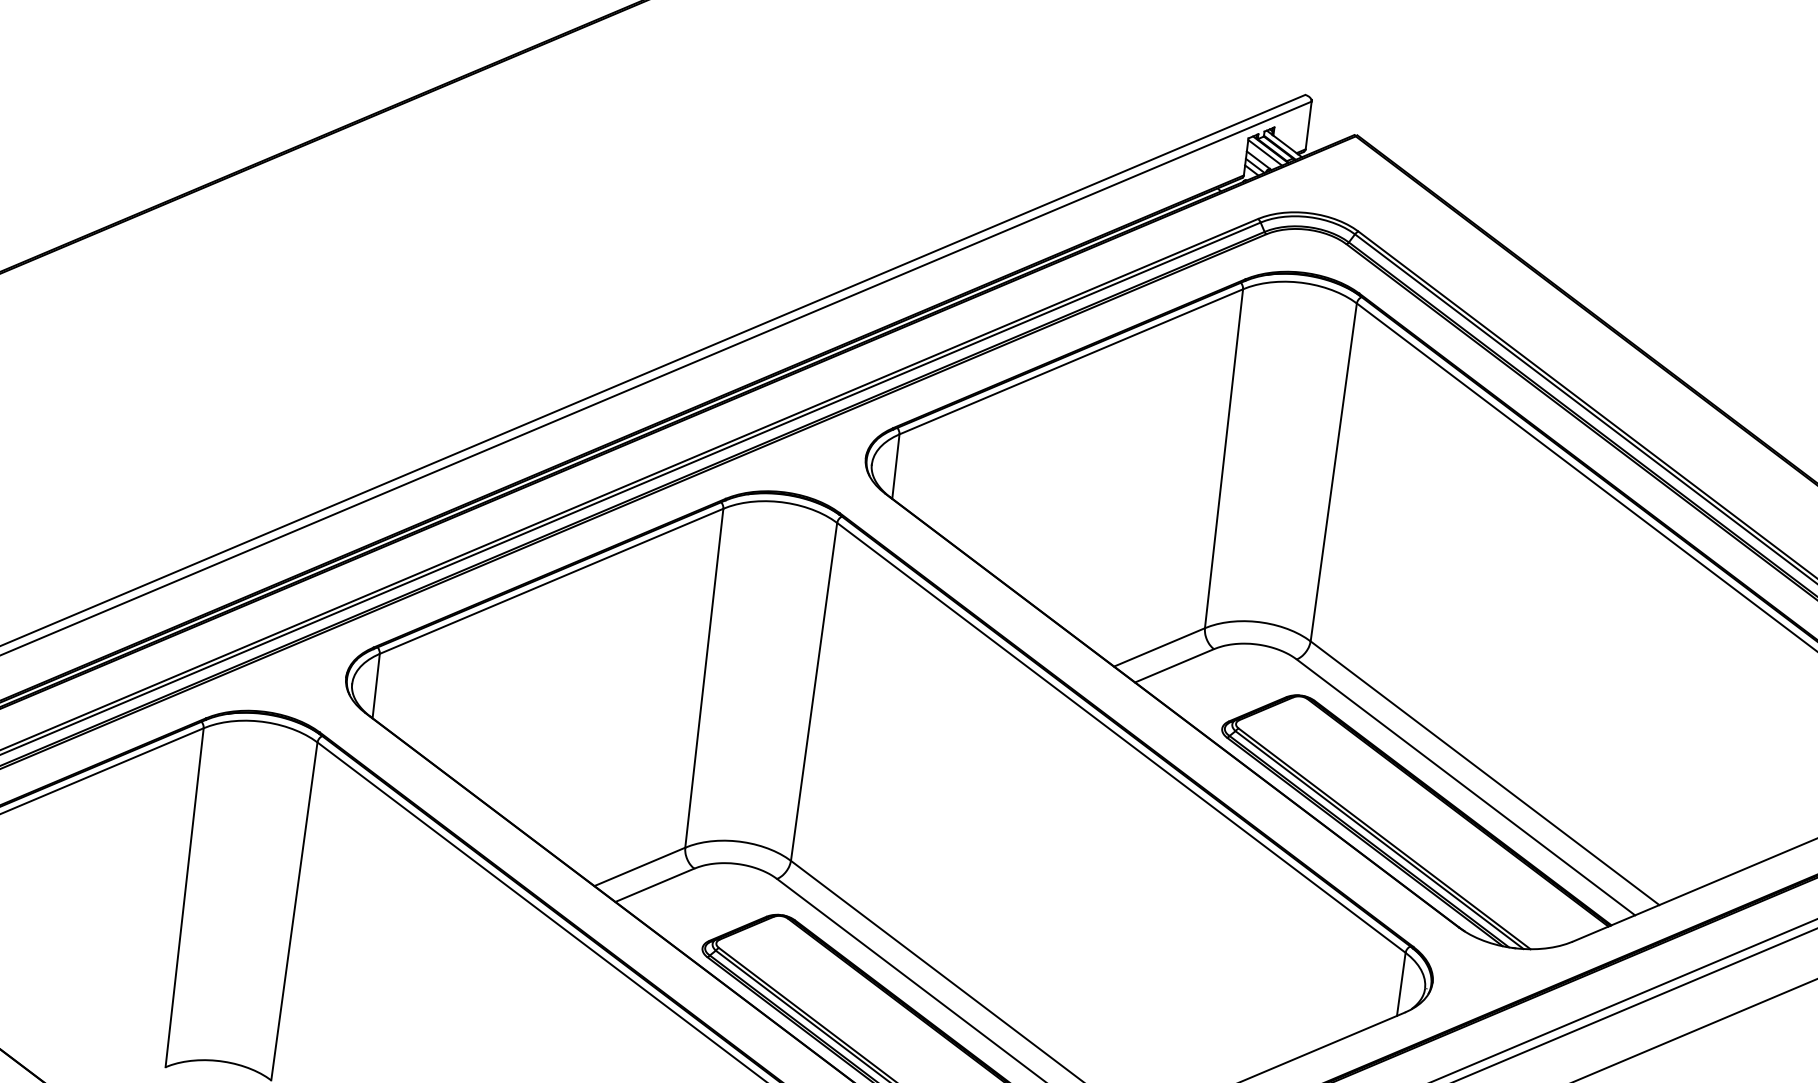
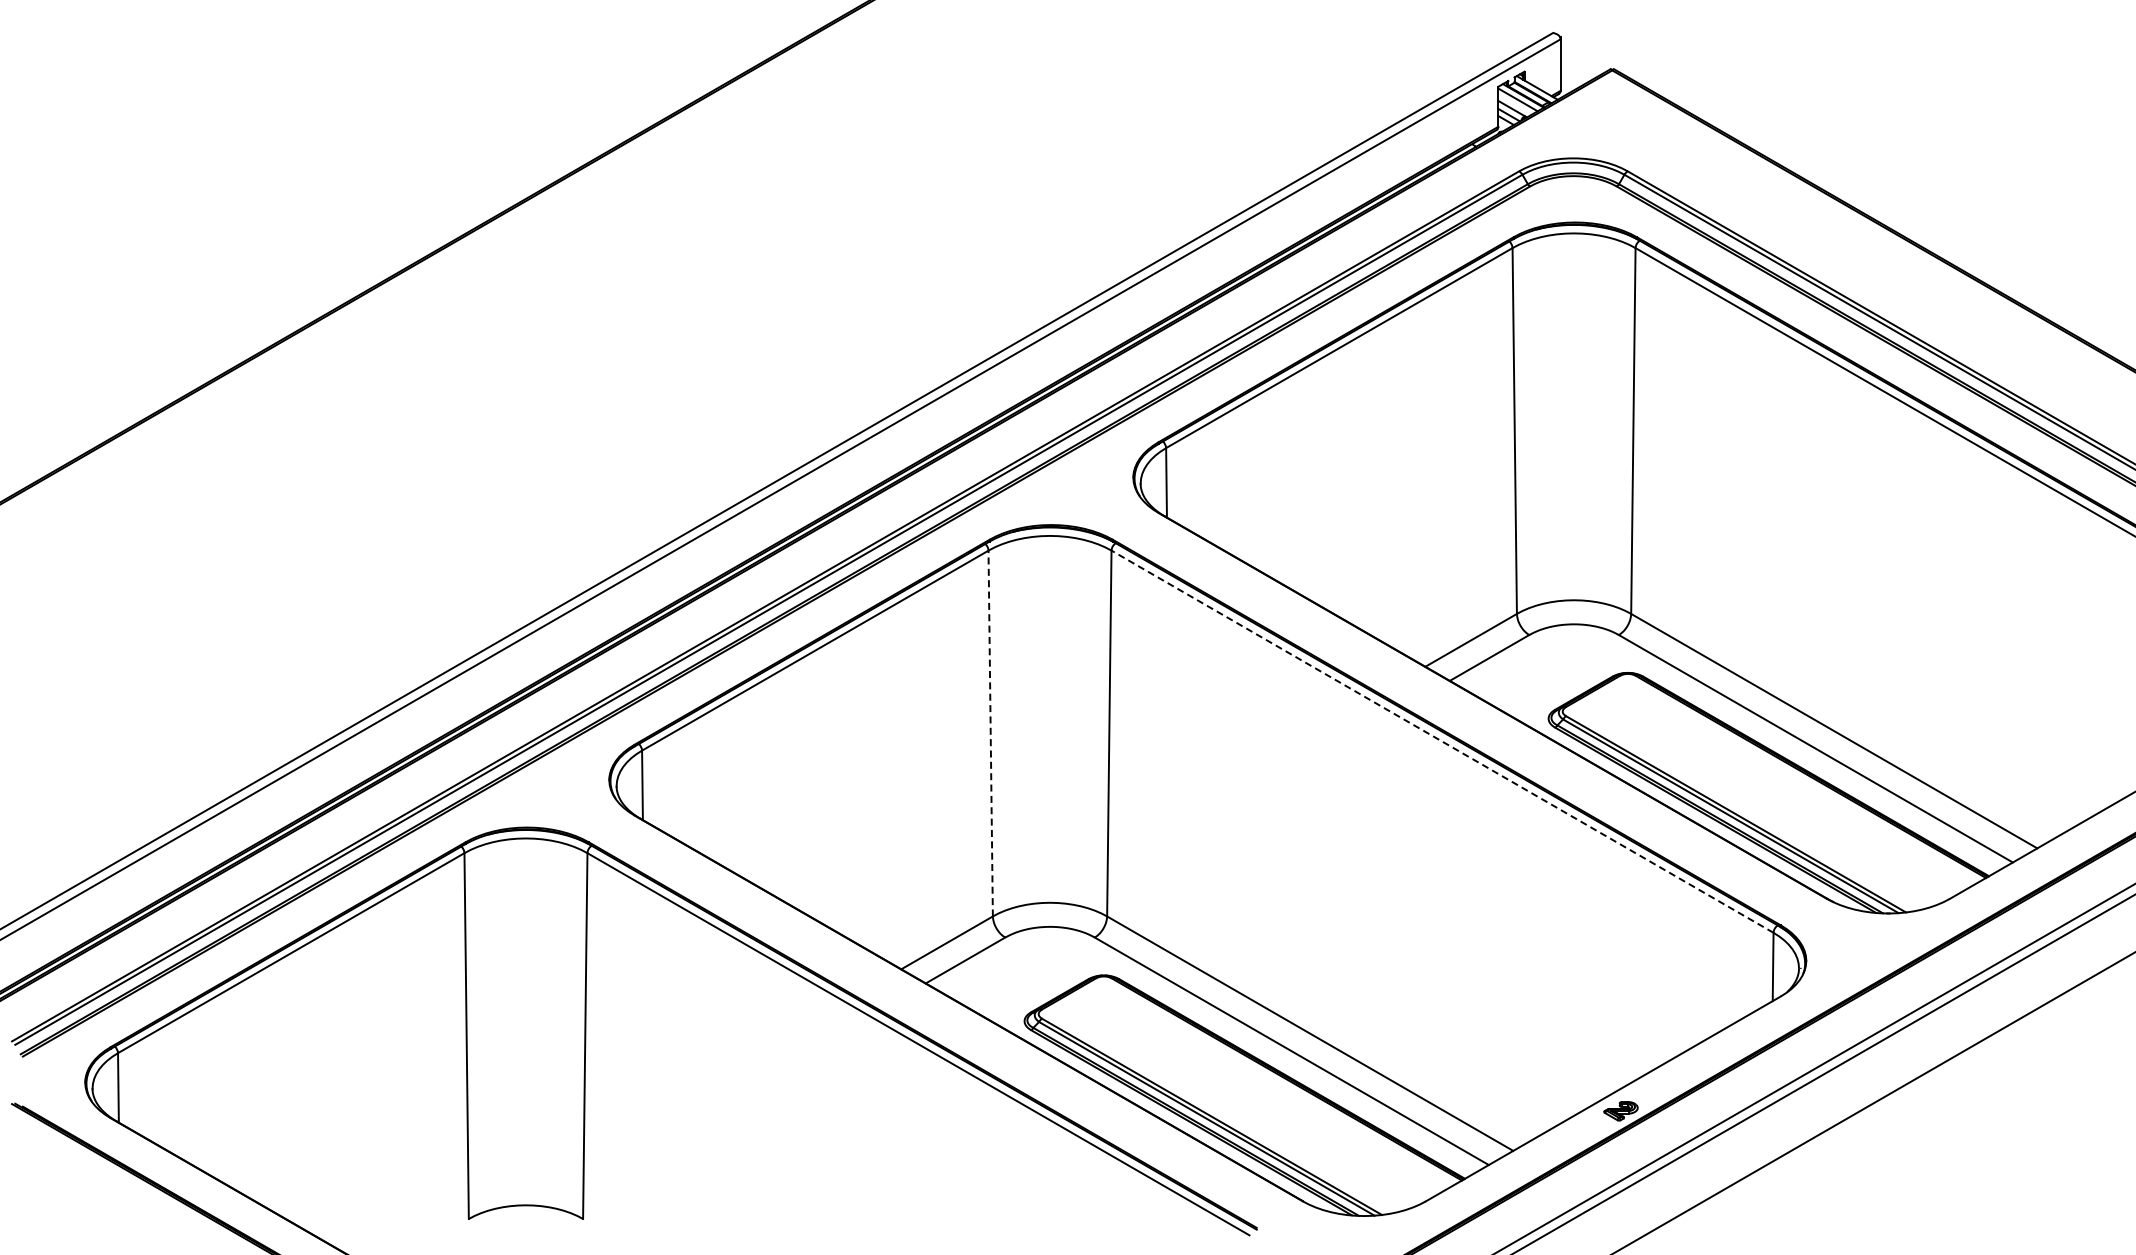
line: (704, 678) -> (990, 733), solid -> dashed
line: (1121, 737) -> (1442, 741), solid -> dashed

